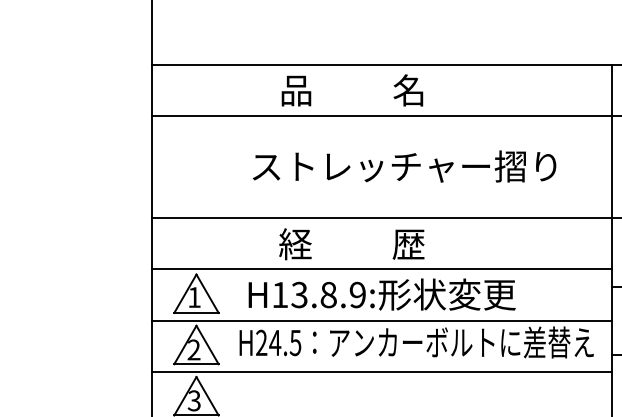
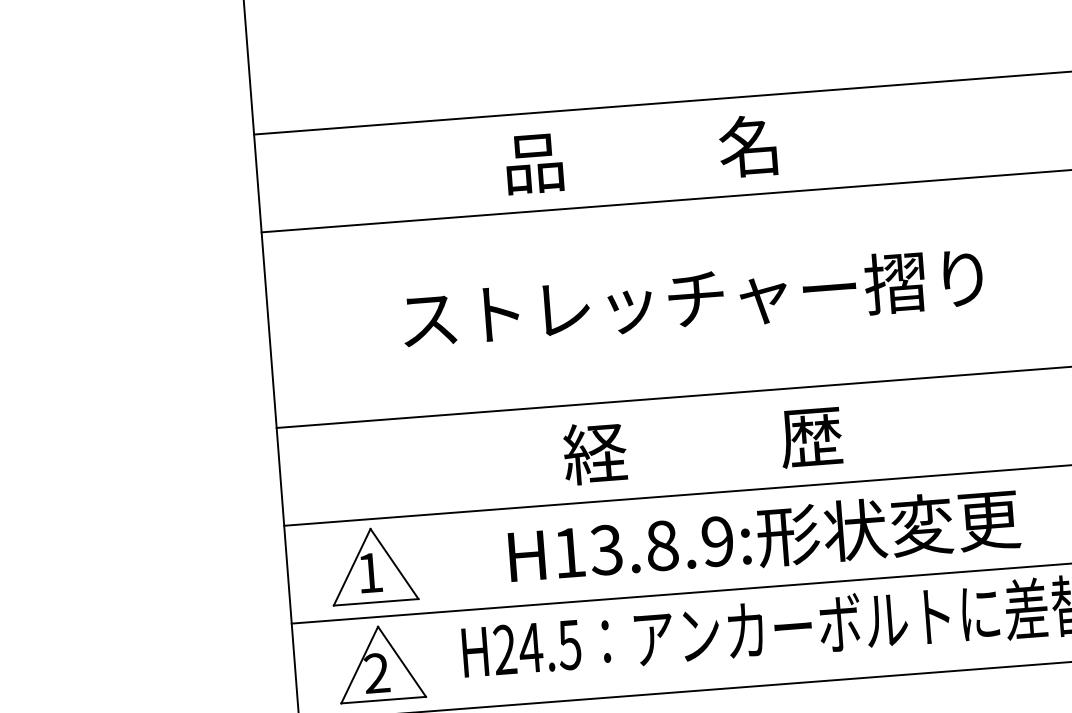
text: (404, 166) -> (692, 298), moved
text: (351, 244) -> (702, 445), moved
text: (381, 294) -> (762, 537), moved

